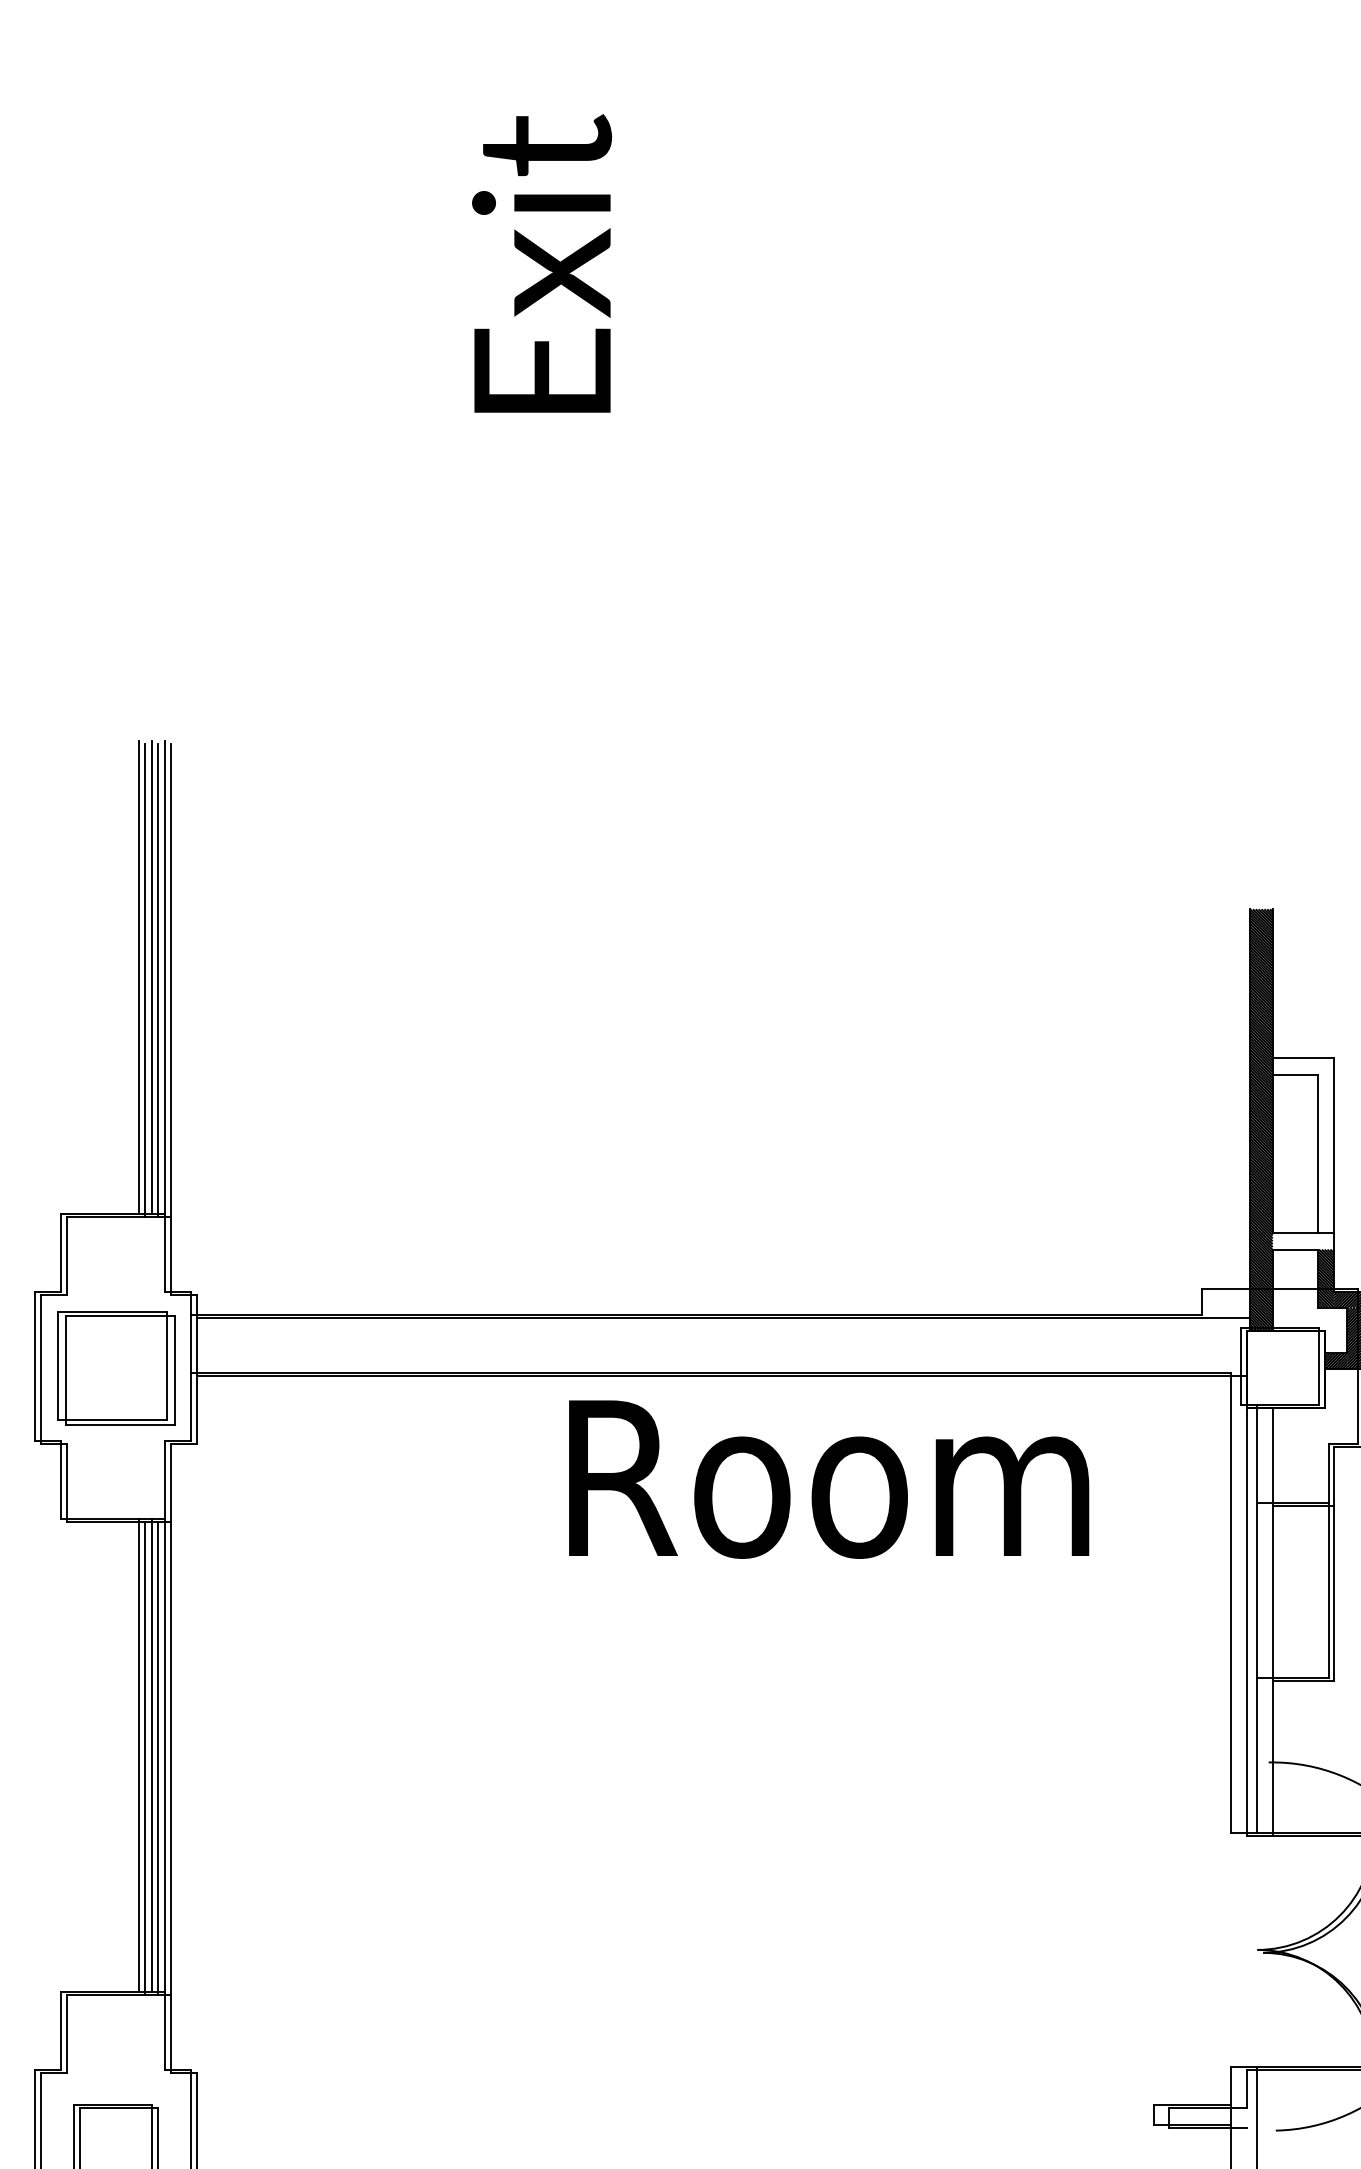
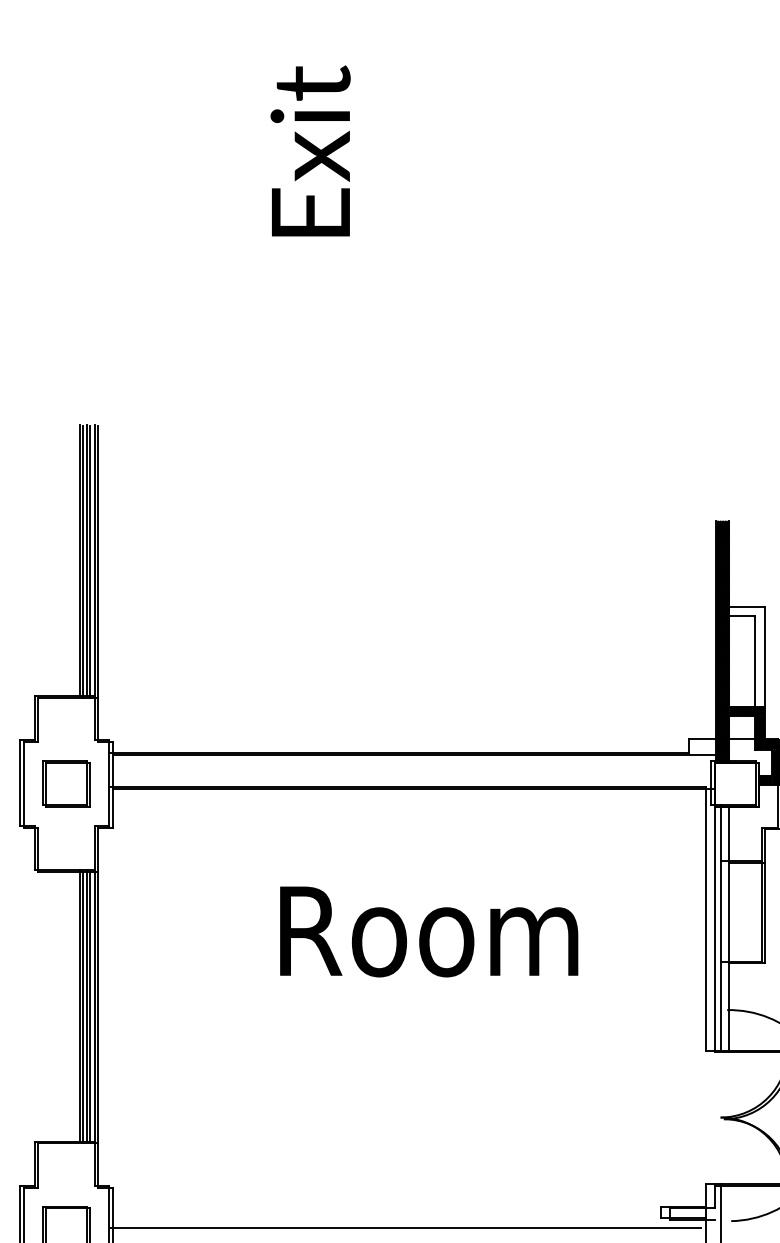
hatch: (1302, 1241) -> (746, 711), added
part: (116, 1367) -> (66, 783), size x0.71
text: (829, 1478) -> (429, 931), moved
line: (707, 2143) -> (405, 1228), added

